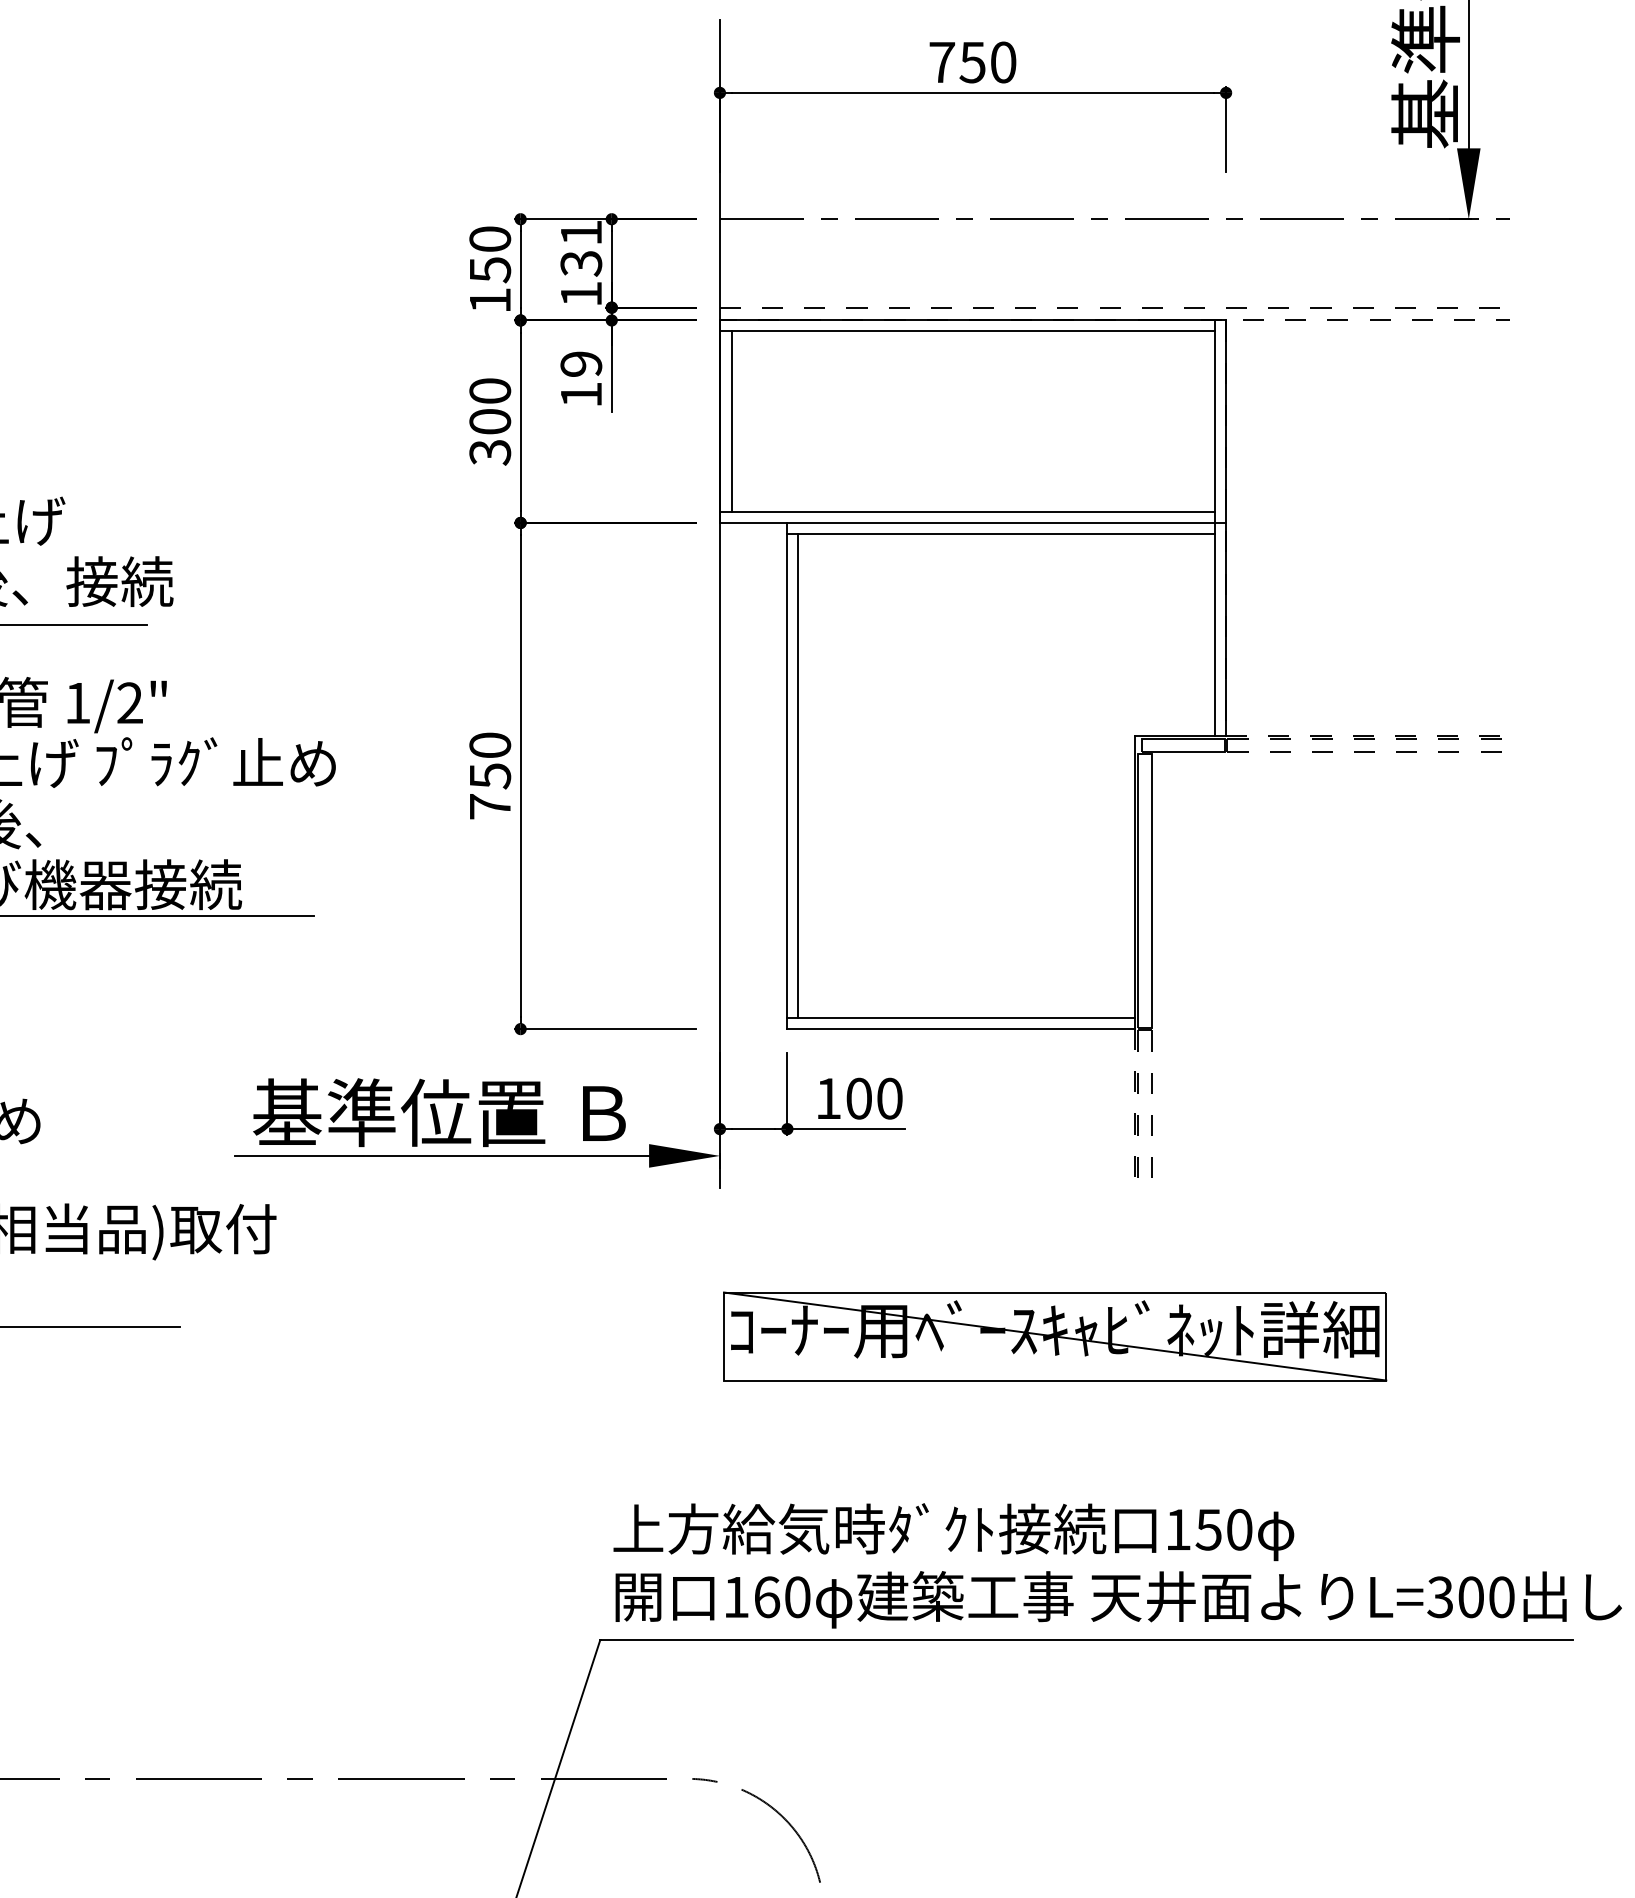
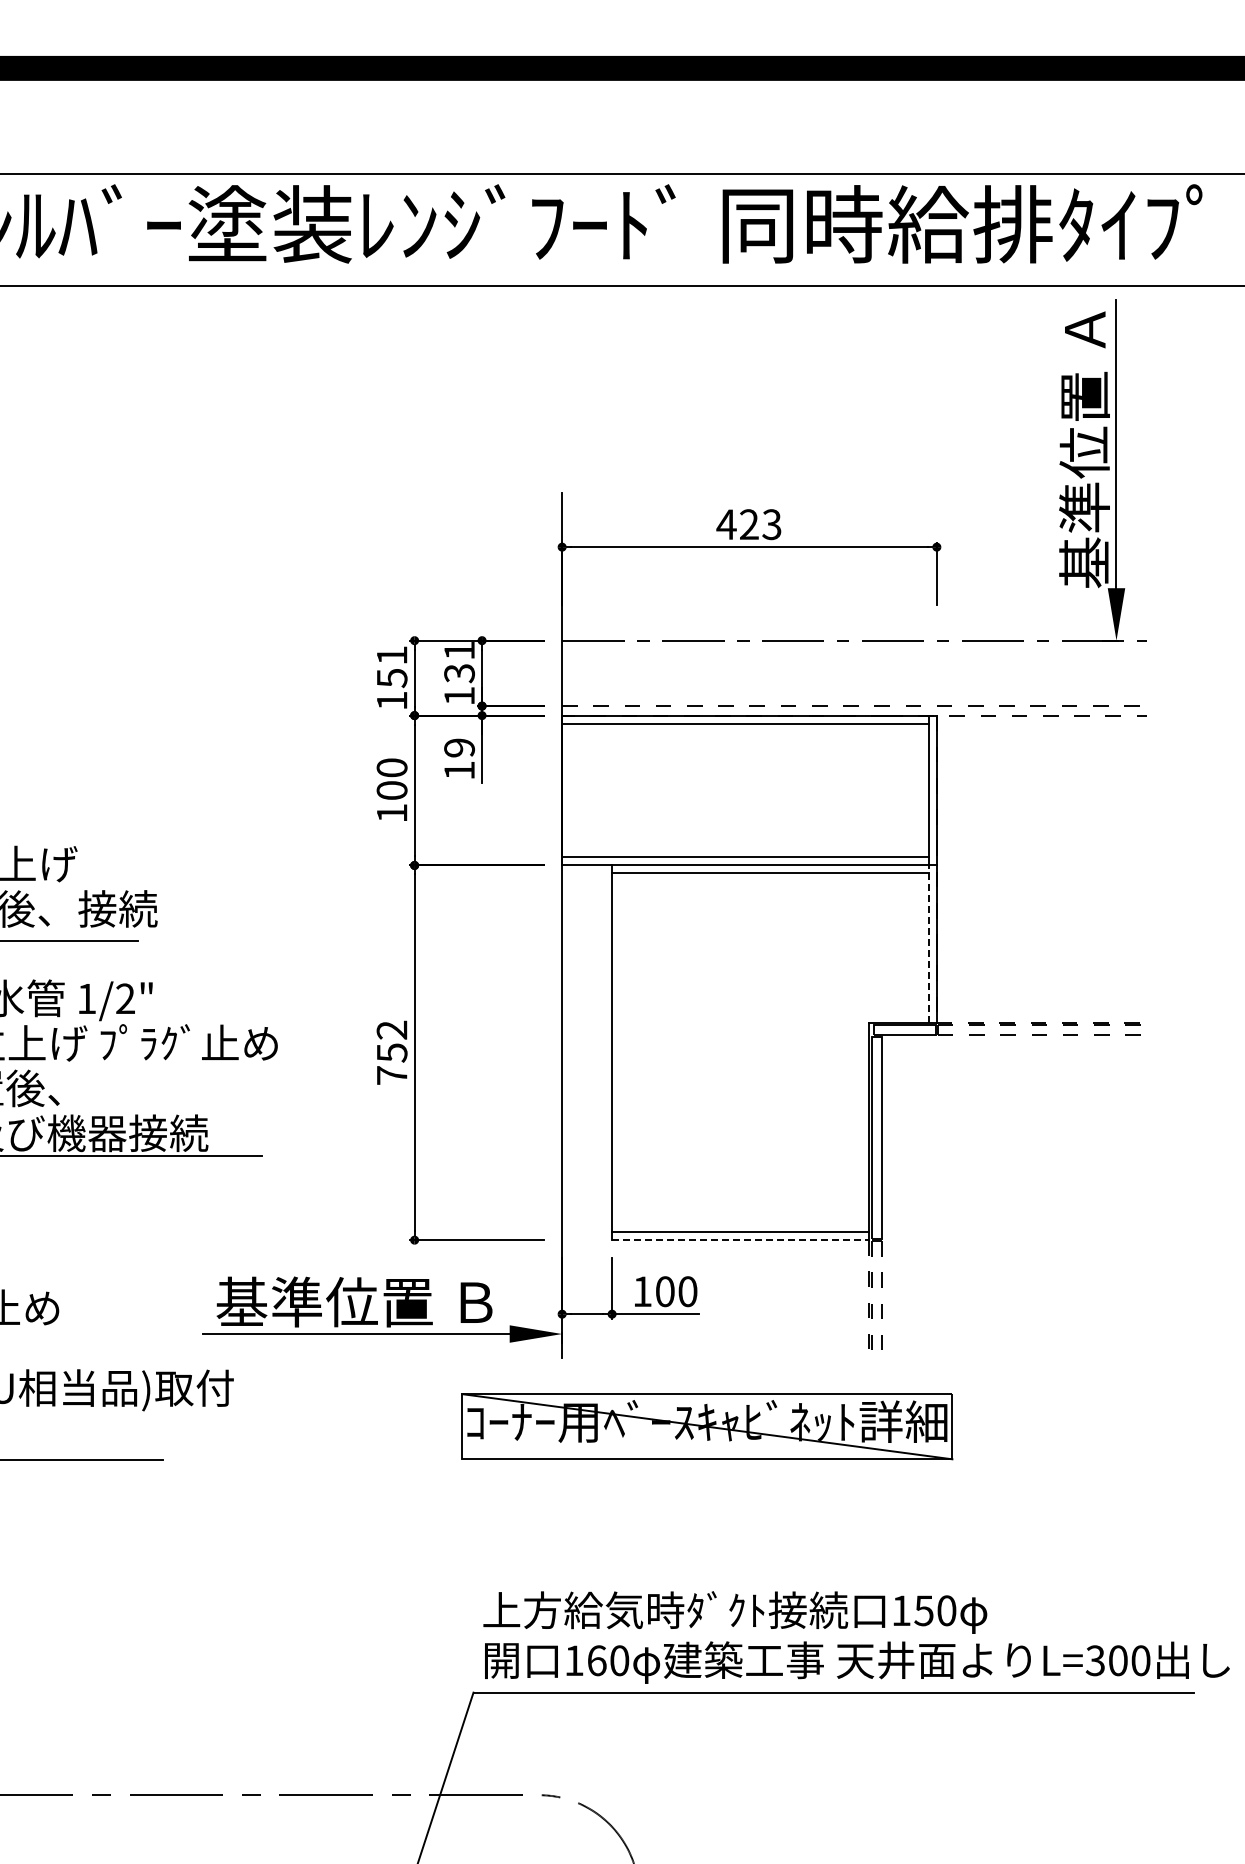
text: (971, 62) -> (748, 524), 750 -> 423
text: (489, 239) -> (391, 655), 150 -> 151
line: (732, 421) -> (571, 790), removed
text: (489, 452) -> (391, 813), 300 -> 100
line: (1214, 629) -> (928, 944), solid -> dashed
text: (489, 744) -> (391, 1029), 750 -> 752
line: (798, 775) -> (620, 1052), removed
line: (960, 1029) -> (740, 1240), solid -> dashed
part: (1055, 1336) -> (707, 1426), moved

